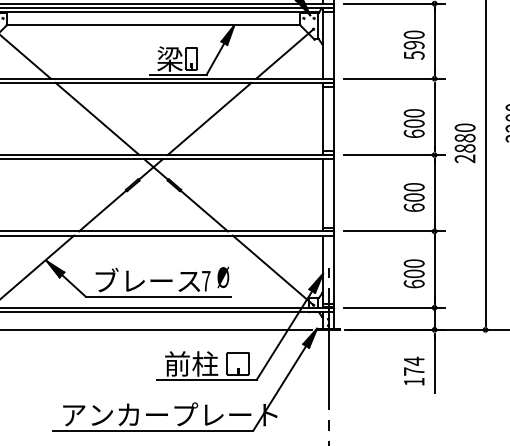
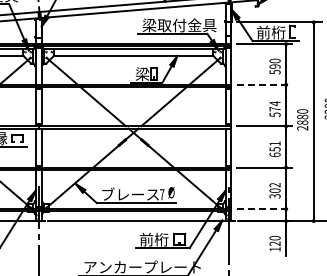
line: (394, 78) -> (264, 84), solid -> dashed
text: (413, 124) -> (274, 109), 600 -> 574
text: (413, 192) -> (274, 146), 600 -> 651
text: (413, 273) -> (274, 190), 600 -> 302
line: (394, 308) -> (264, 209), solid -> dashed
text: (204, 363) -> (161, 239), 前柱 -> 前桁
text: (413, 365) -> (274, 240), 174 -> 120

